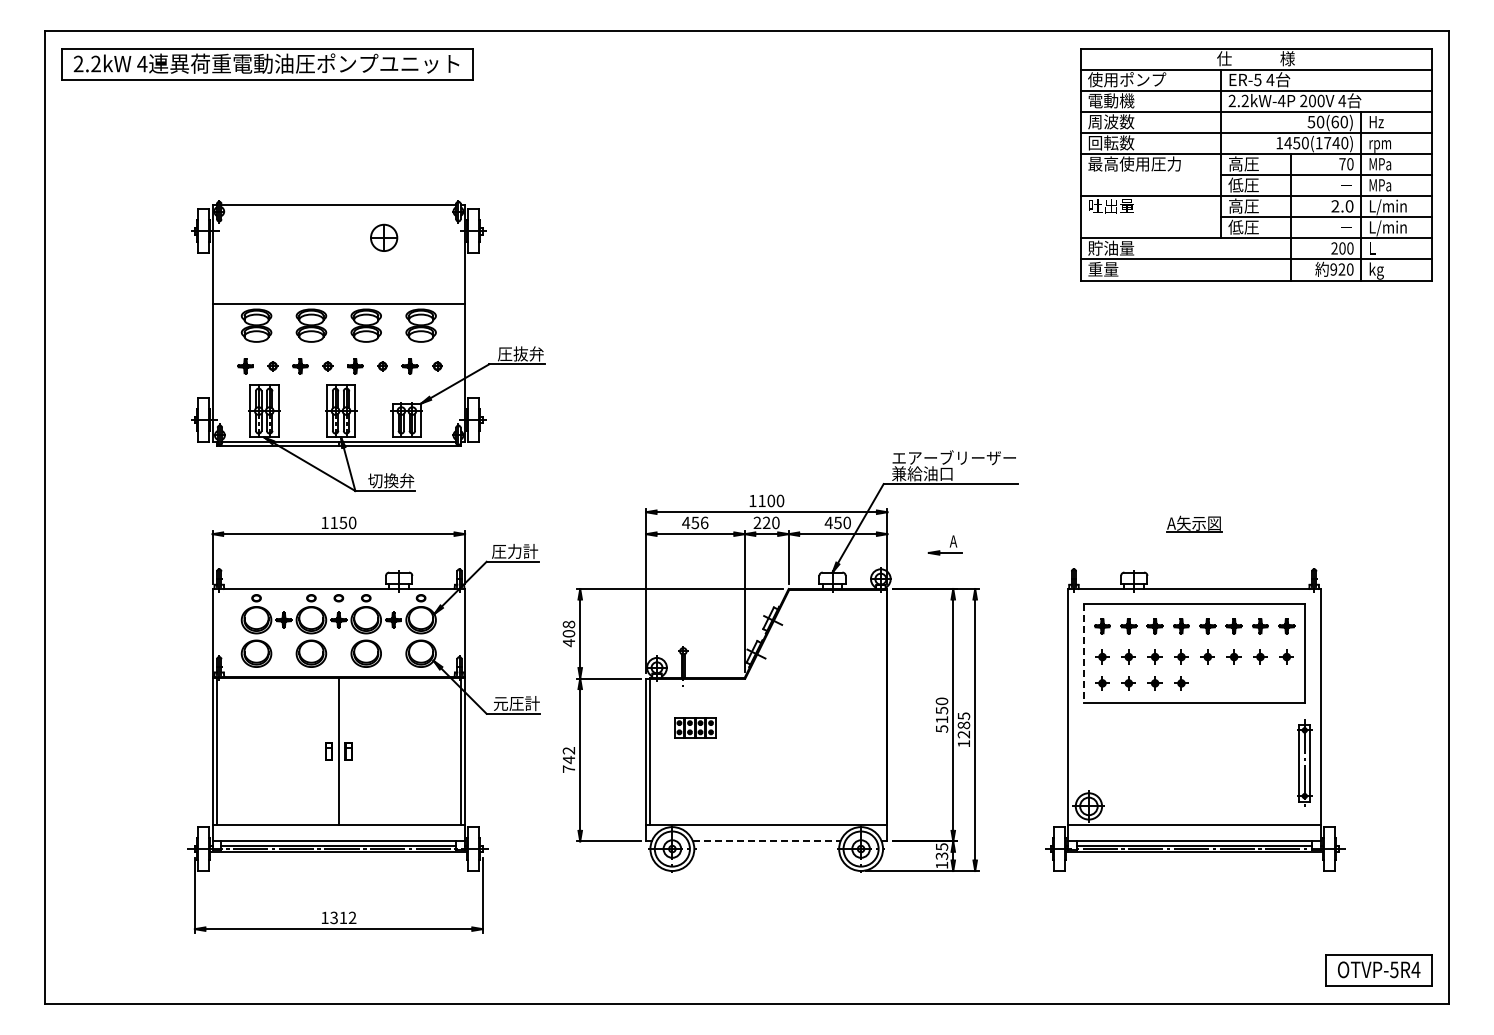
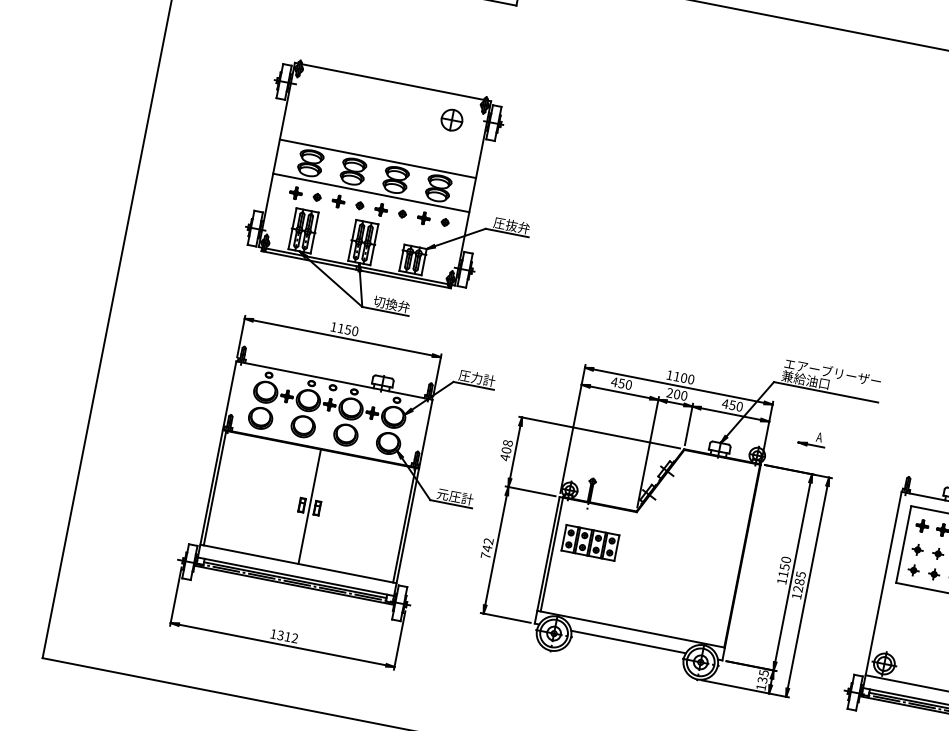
part: (384, 237) -> (452, 119), moved
line: (338, 347) -> (371, 192), added
text: (704, 522) -> (628, 384), 456 -> 450
text: (766, 522) -> (677, 394), 220 -> 200
line: (1083, 654) -> (903, 545), dashed -> solid
part: (694, 727) -> (589, 542), size x1.67
text: (942, 728) -> (782, 581), 5150 -> 1150
line: (766, 841) -> (628, 642), dashed -> solid

